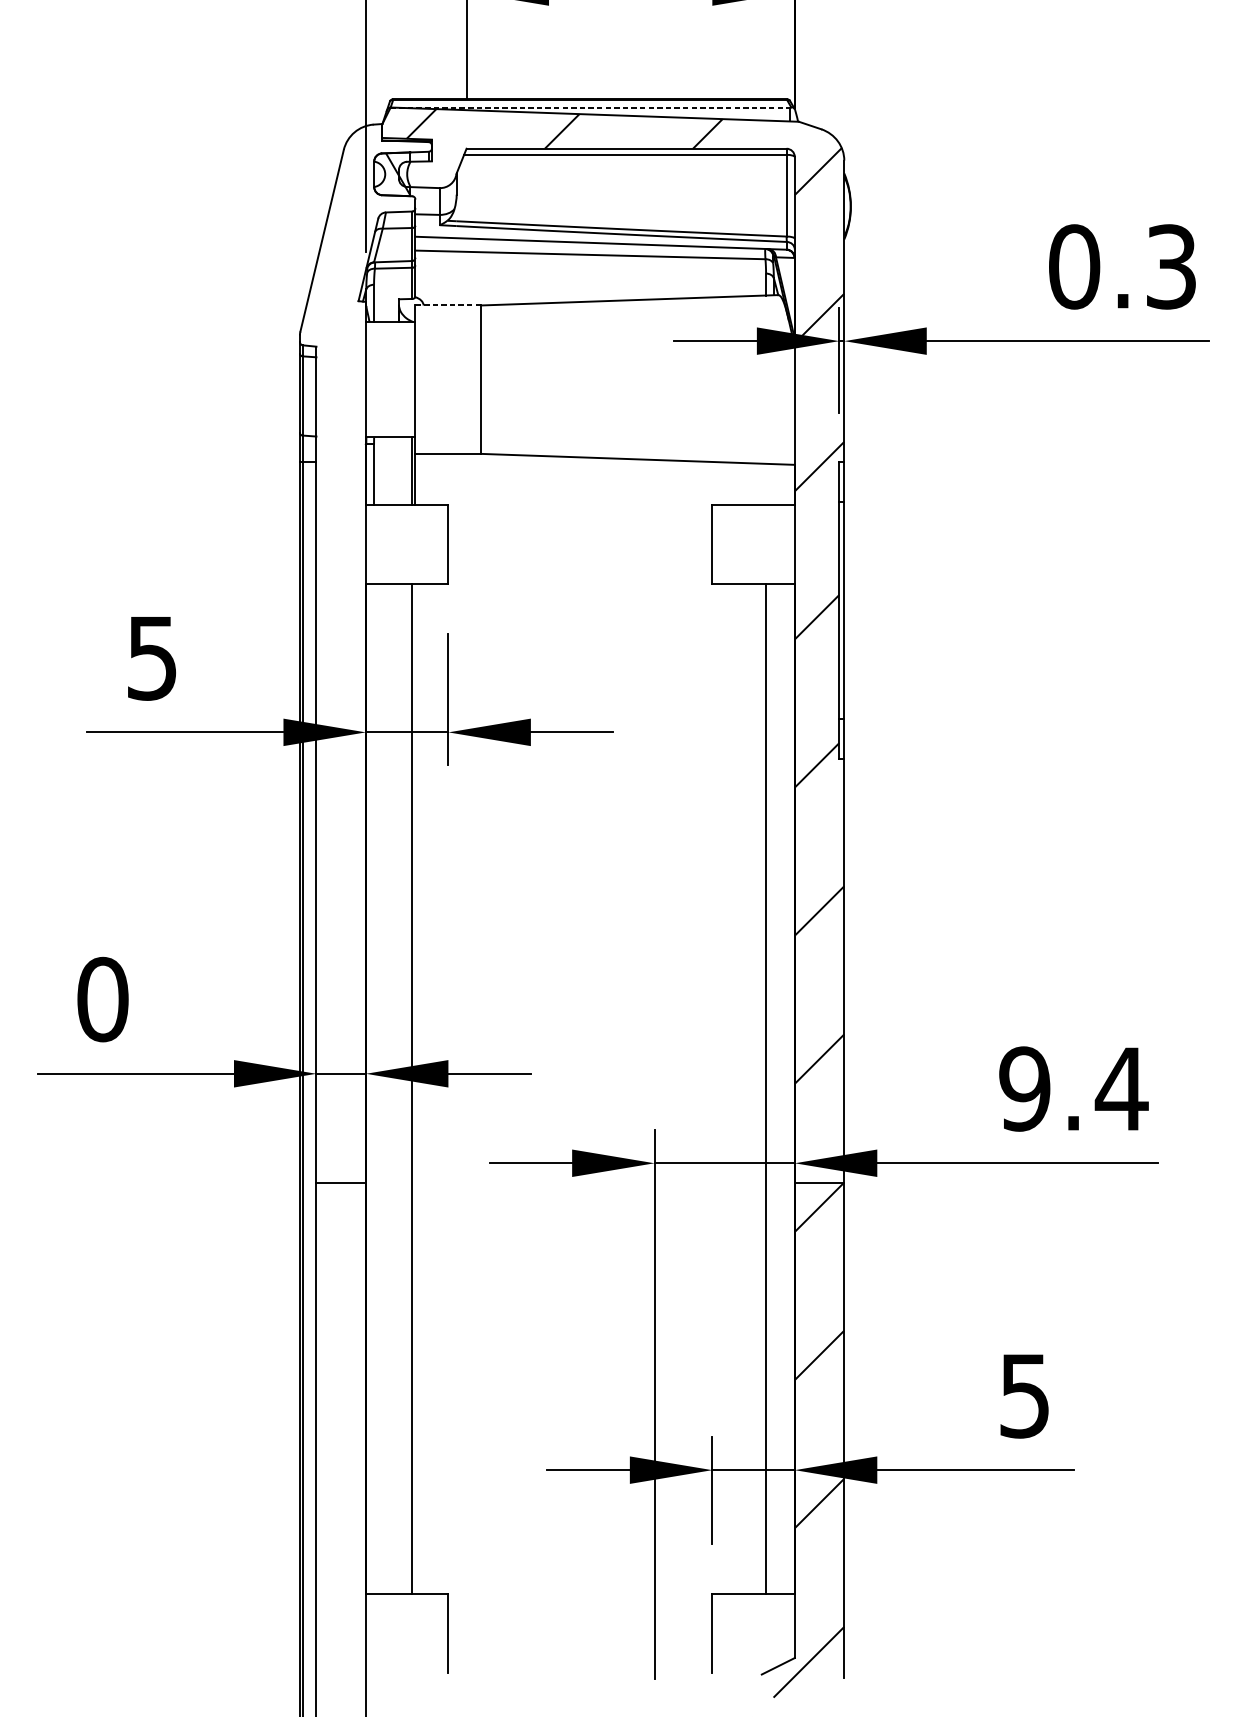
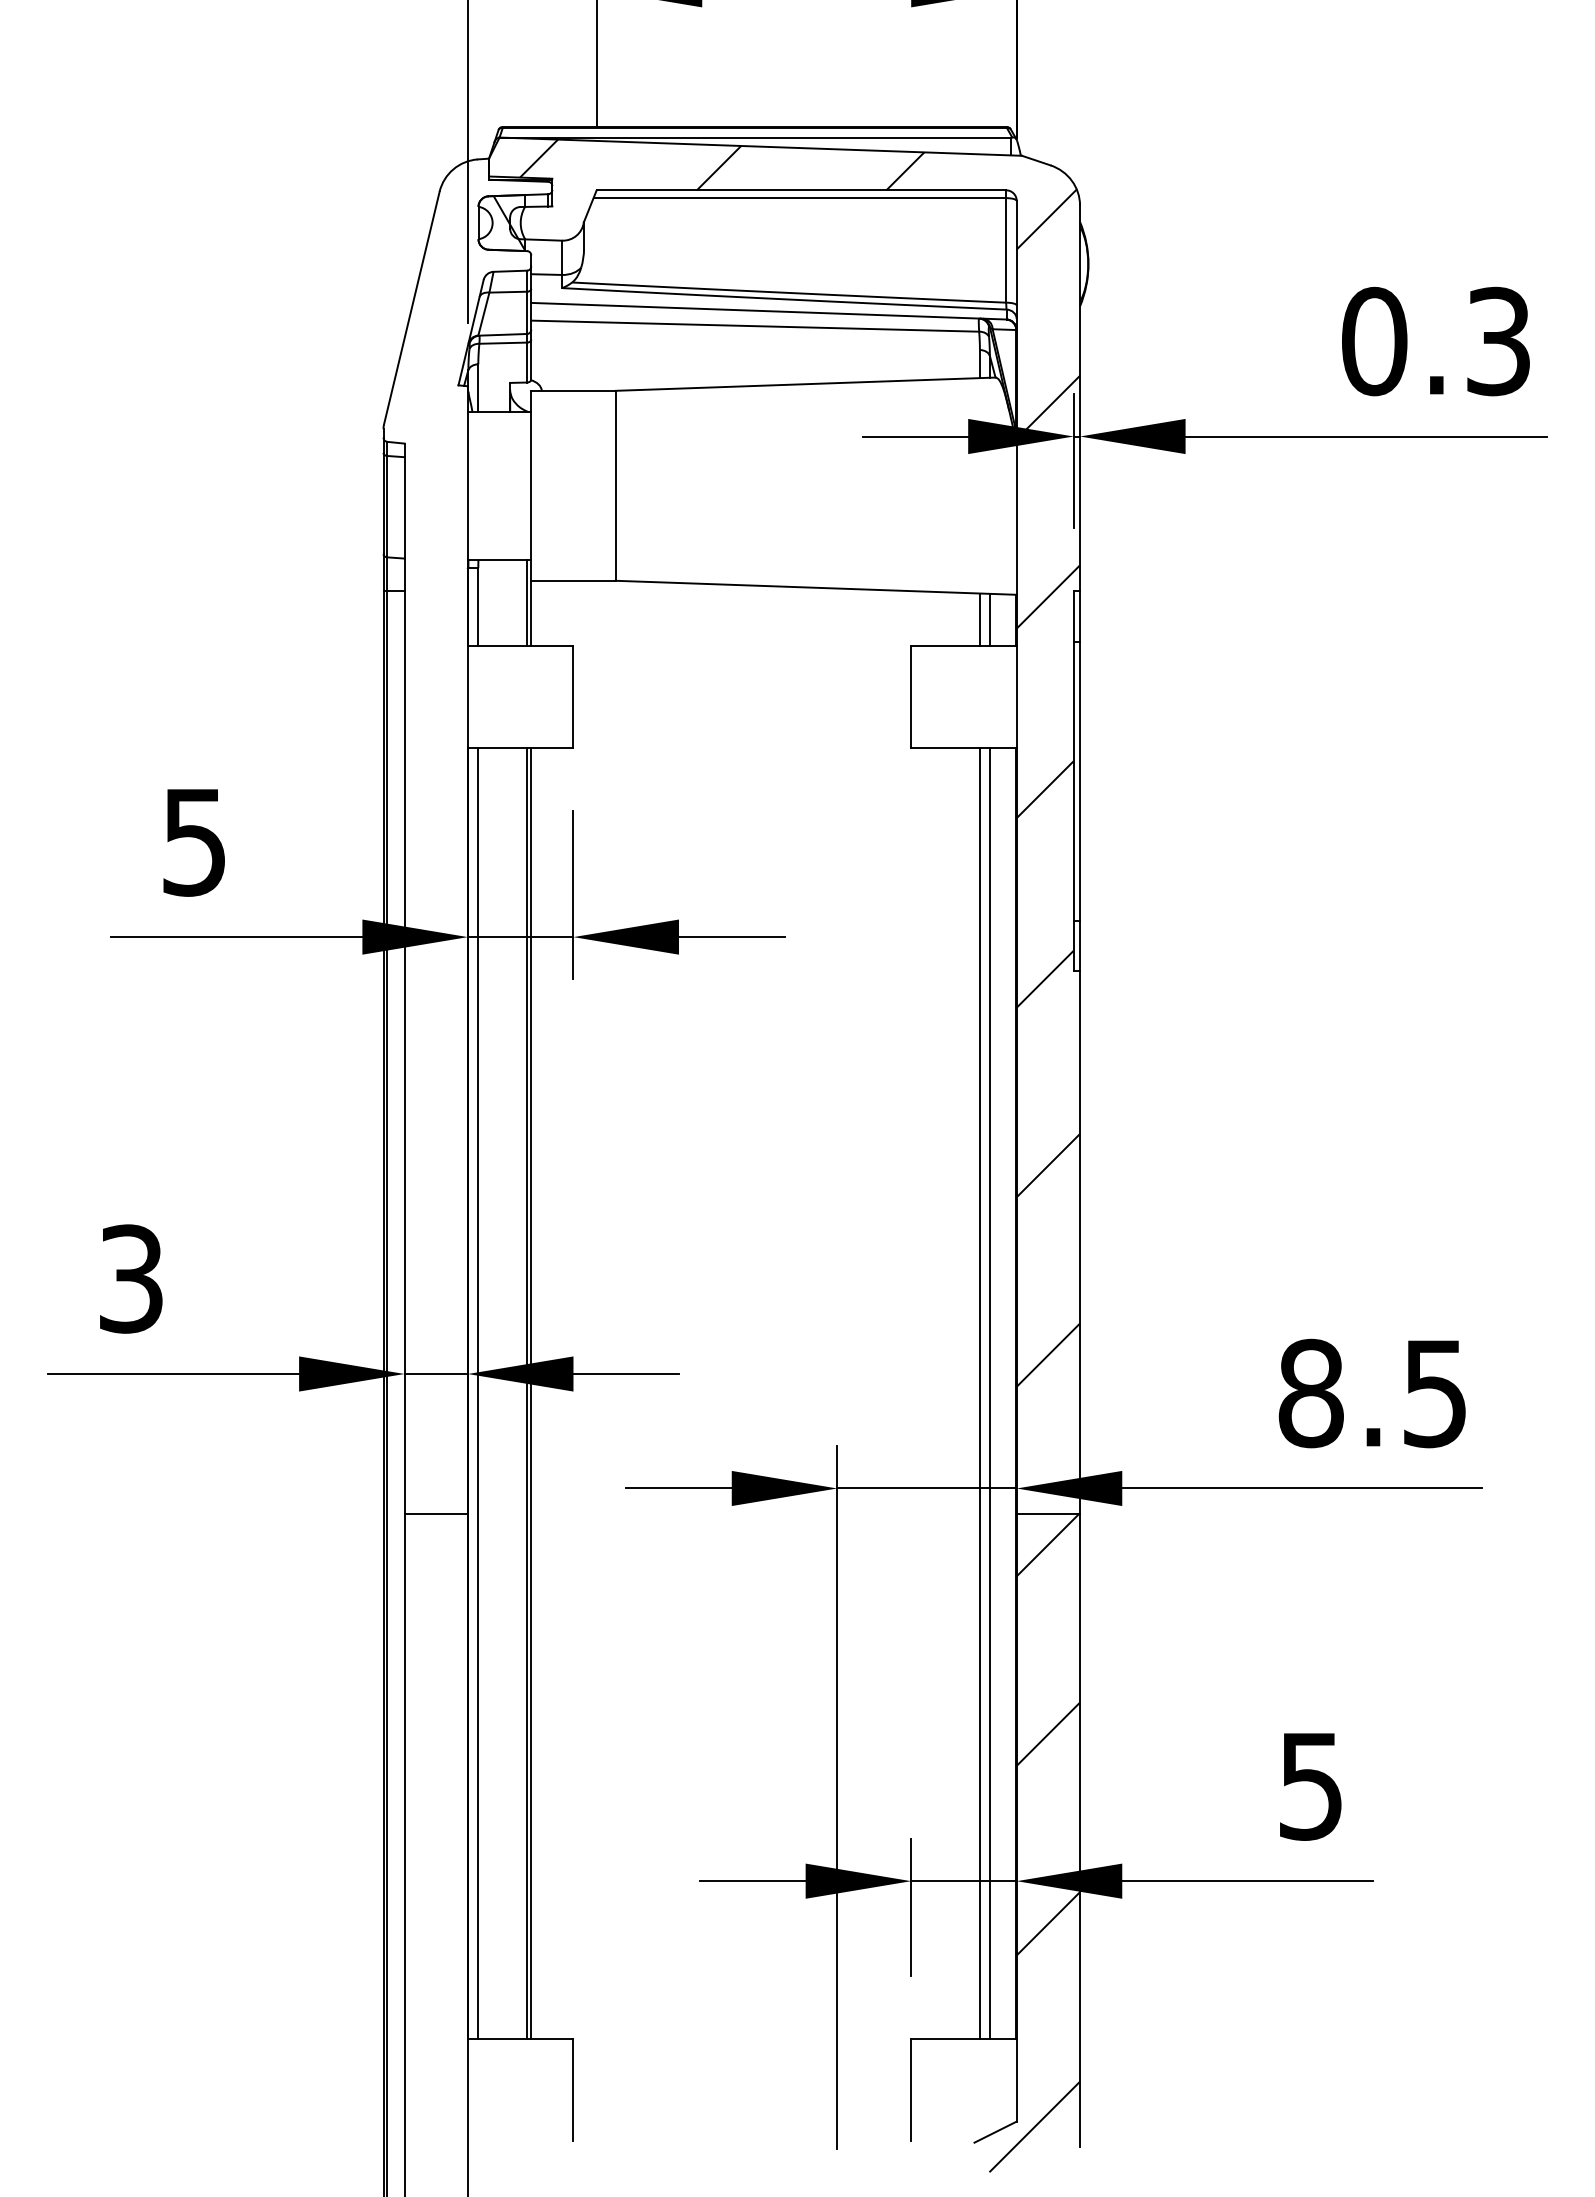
line: (590, 107) -> (755, 137), dashed -> solid
line: (448, 305) -> (573, 390), dashed -> solid
line: (765, 484) -> (979, 619), added
line: (773, 484) -> (989, 619), added
text: (103, 999) -> (131, 1278), 0 -> 3
line: (374, 1089) -> (478, 1393), added
line: (415, 1089) -> (531, 1393), added
line: (773, 1089) -> (989, 1393), added
text: (1073, 1089) -> (1373, 1393), 9.4 -> 8.5

